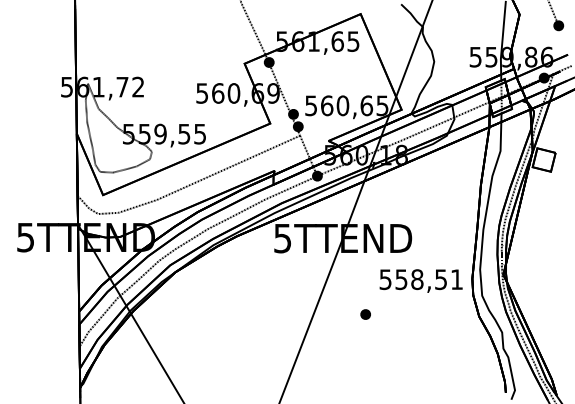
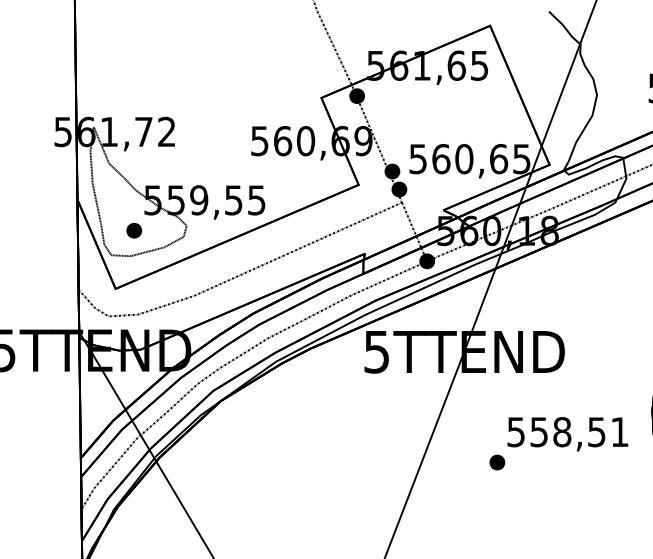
part: (115, 154) -> (133, 229), added
text: (420, 280) -> (566, 433), moved

